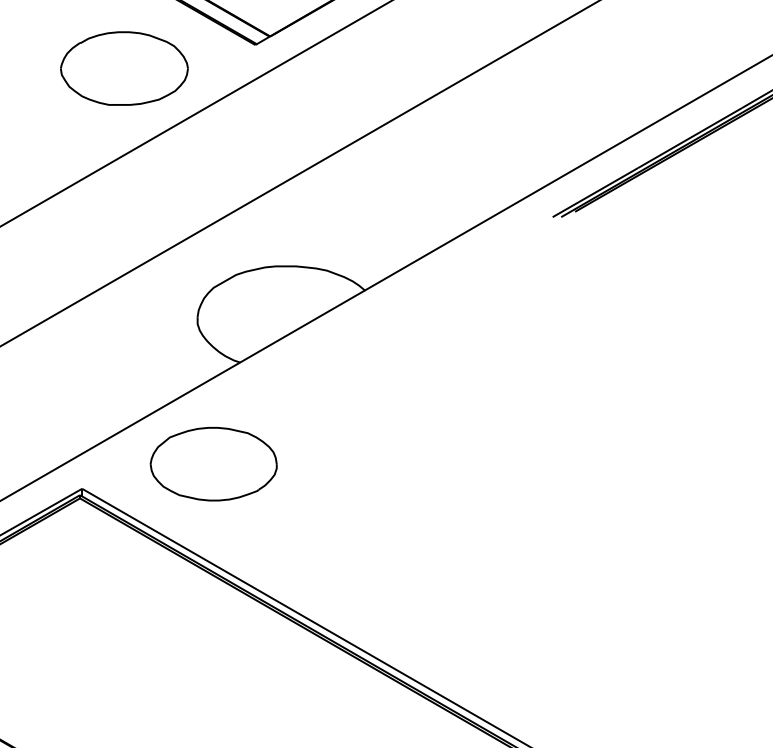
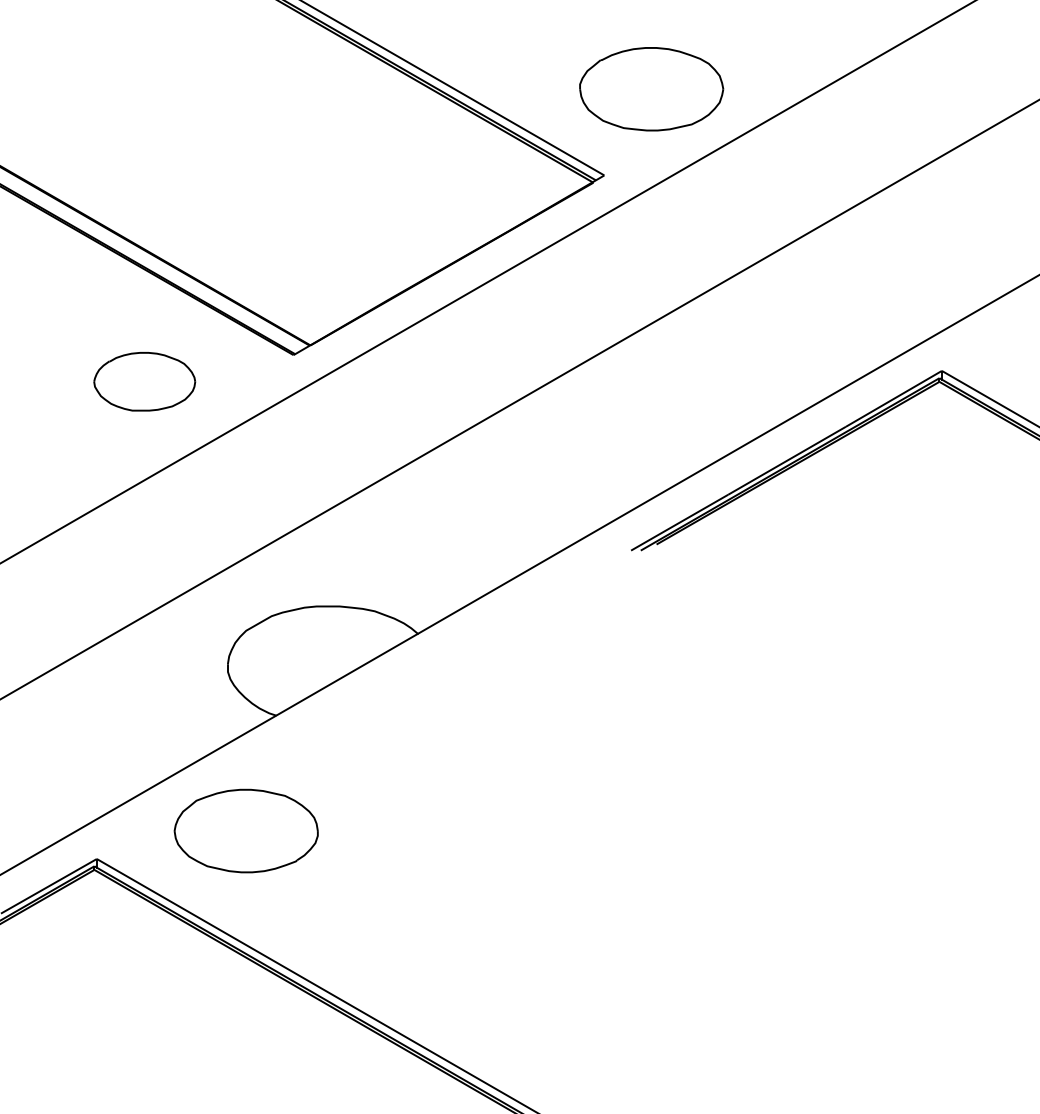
part: (124, 68) -> (144, 381), size x0.7

